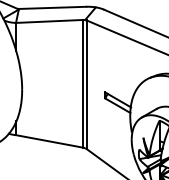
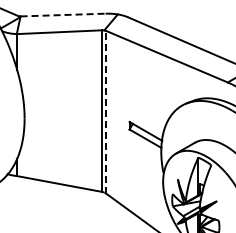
line: (52, 8) -> (63, 15), solid -> dashed
line: (86, 84) -> (106, 111), solid -> dashed

